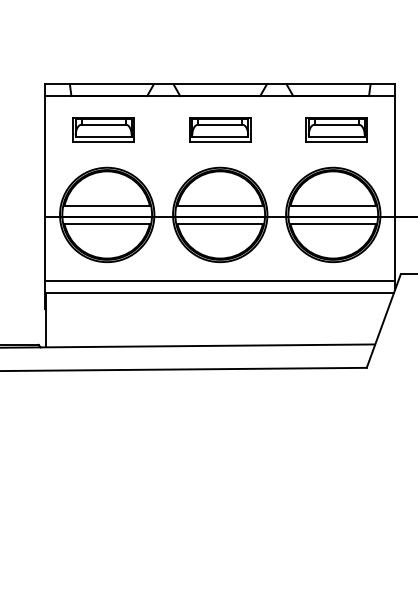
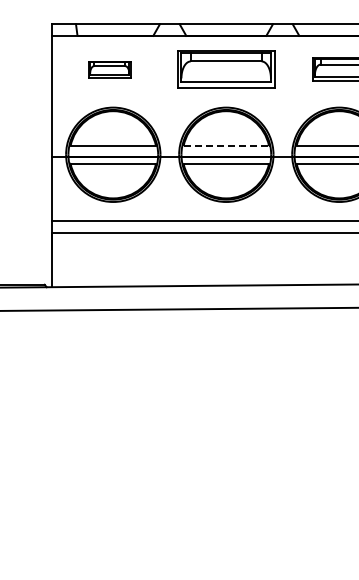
part: (103, 129) -> (109, 69), size x0.7
part: (220, 129) -> (226, 69), size x1.6
line: (220, 206) -> (226, 146), solid -> dashed

